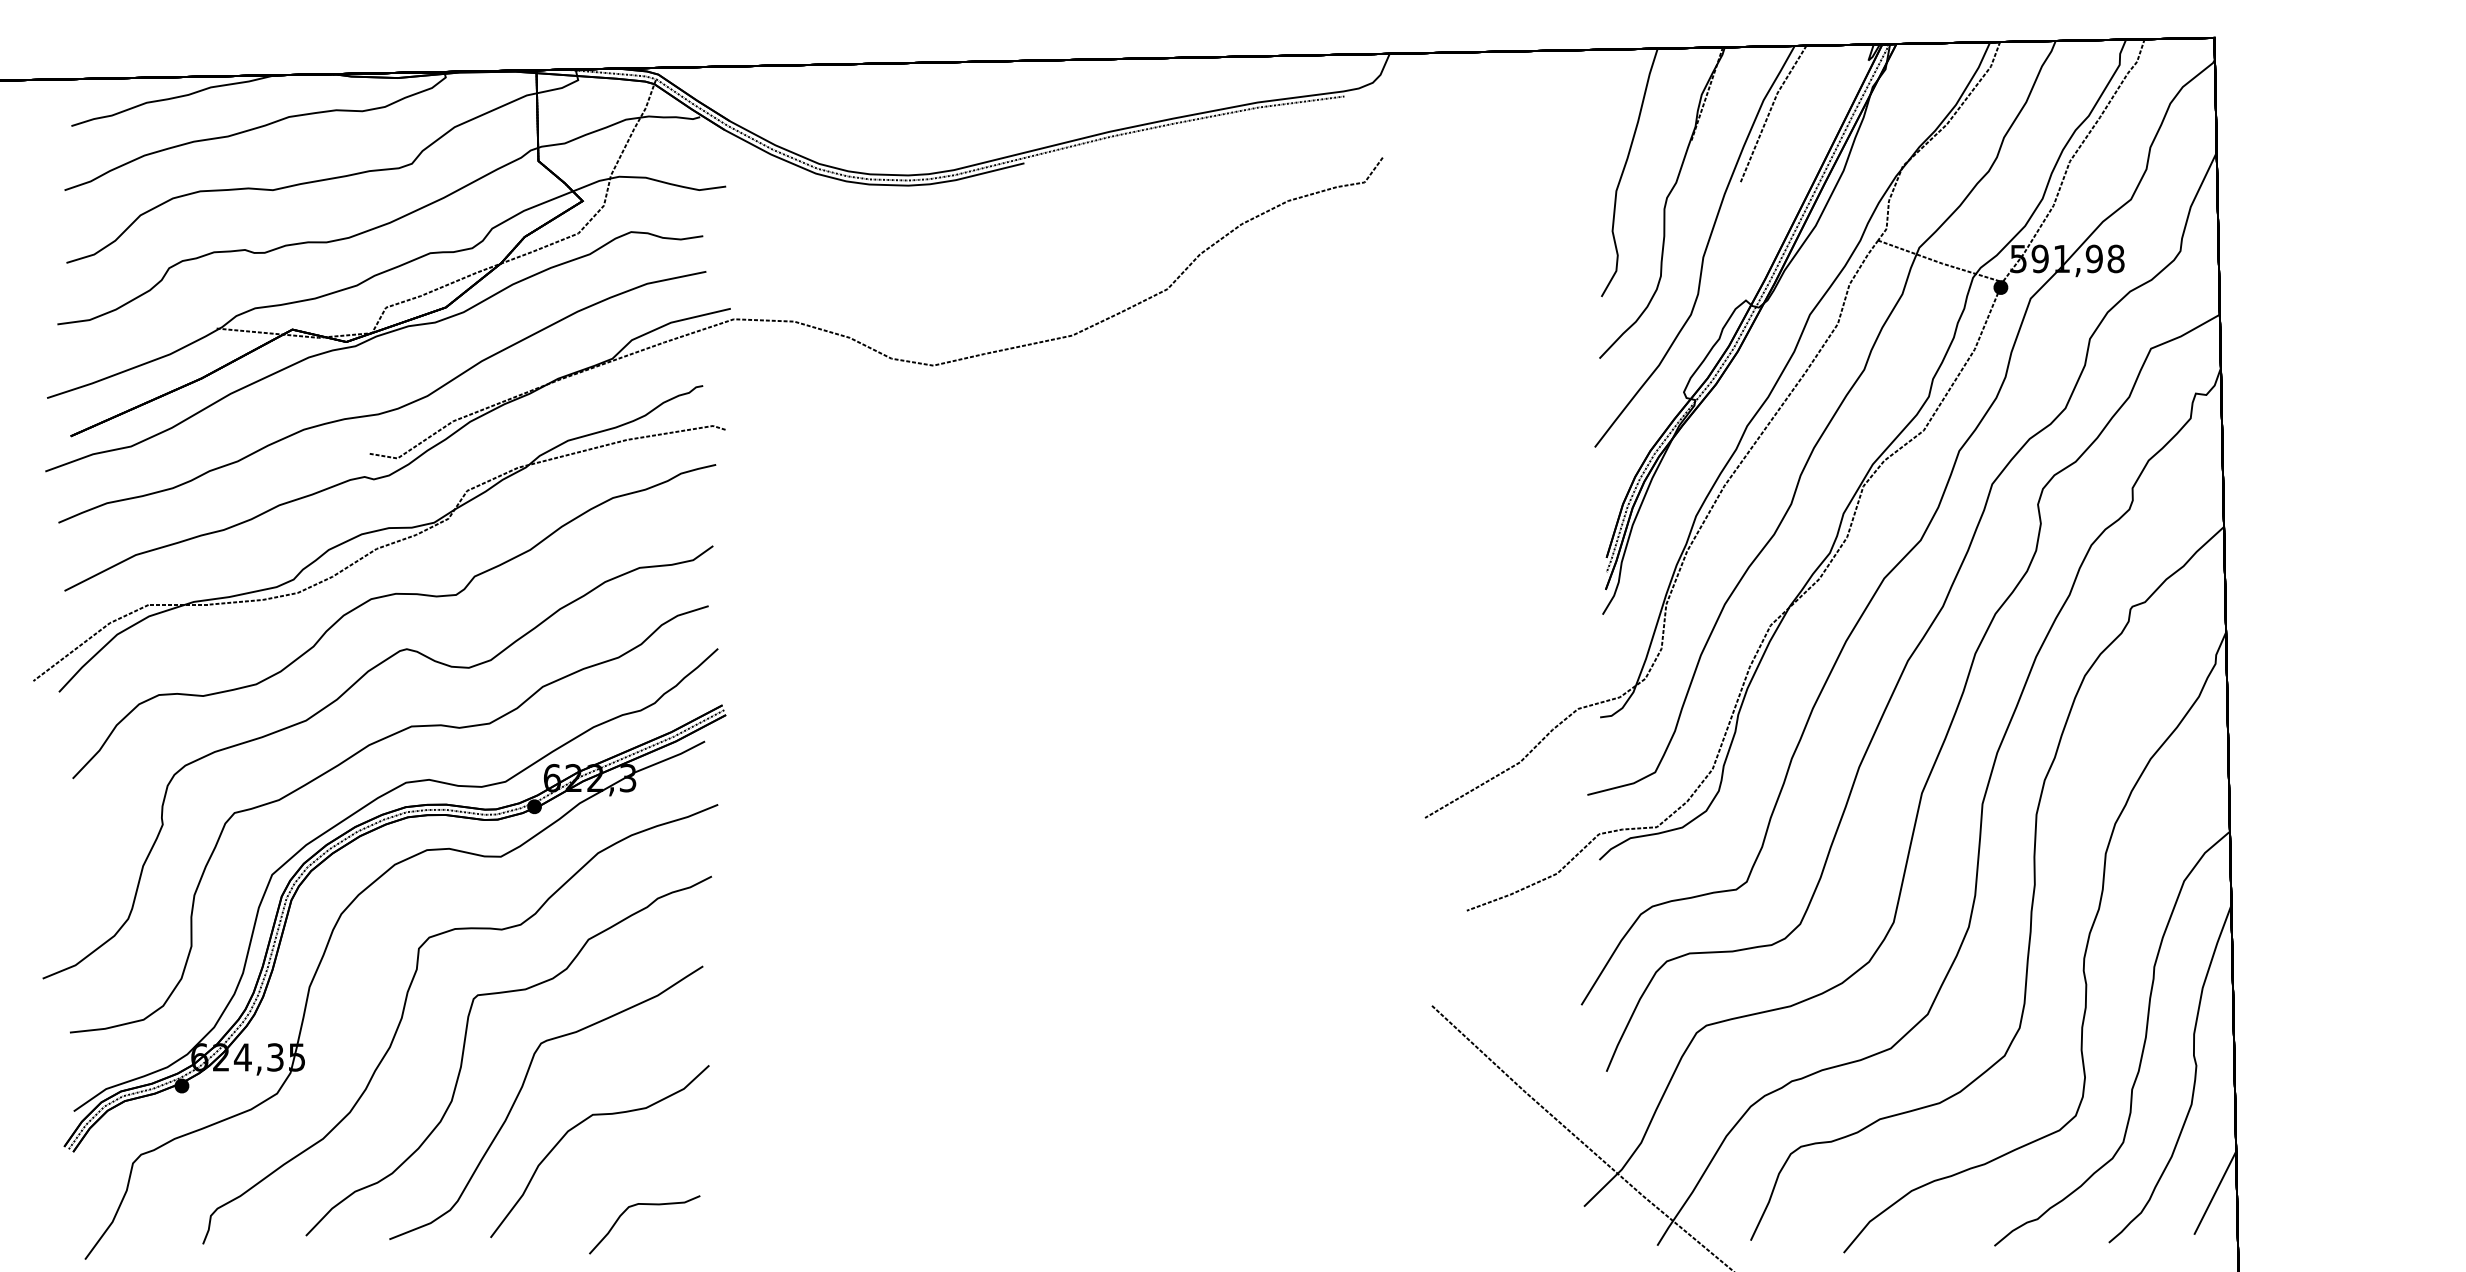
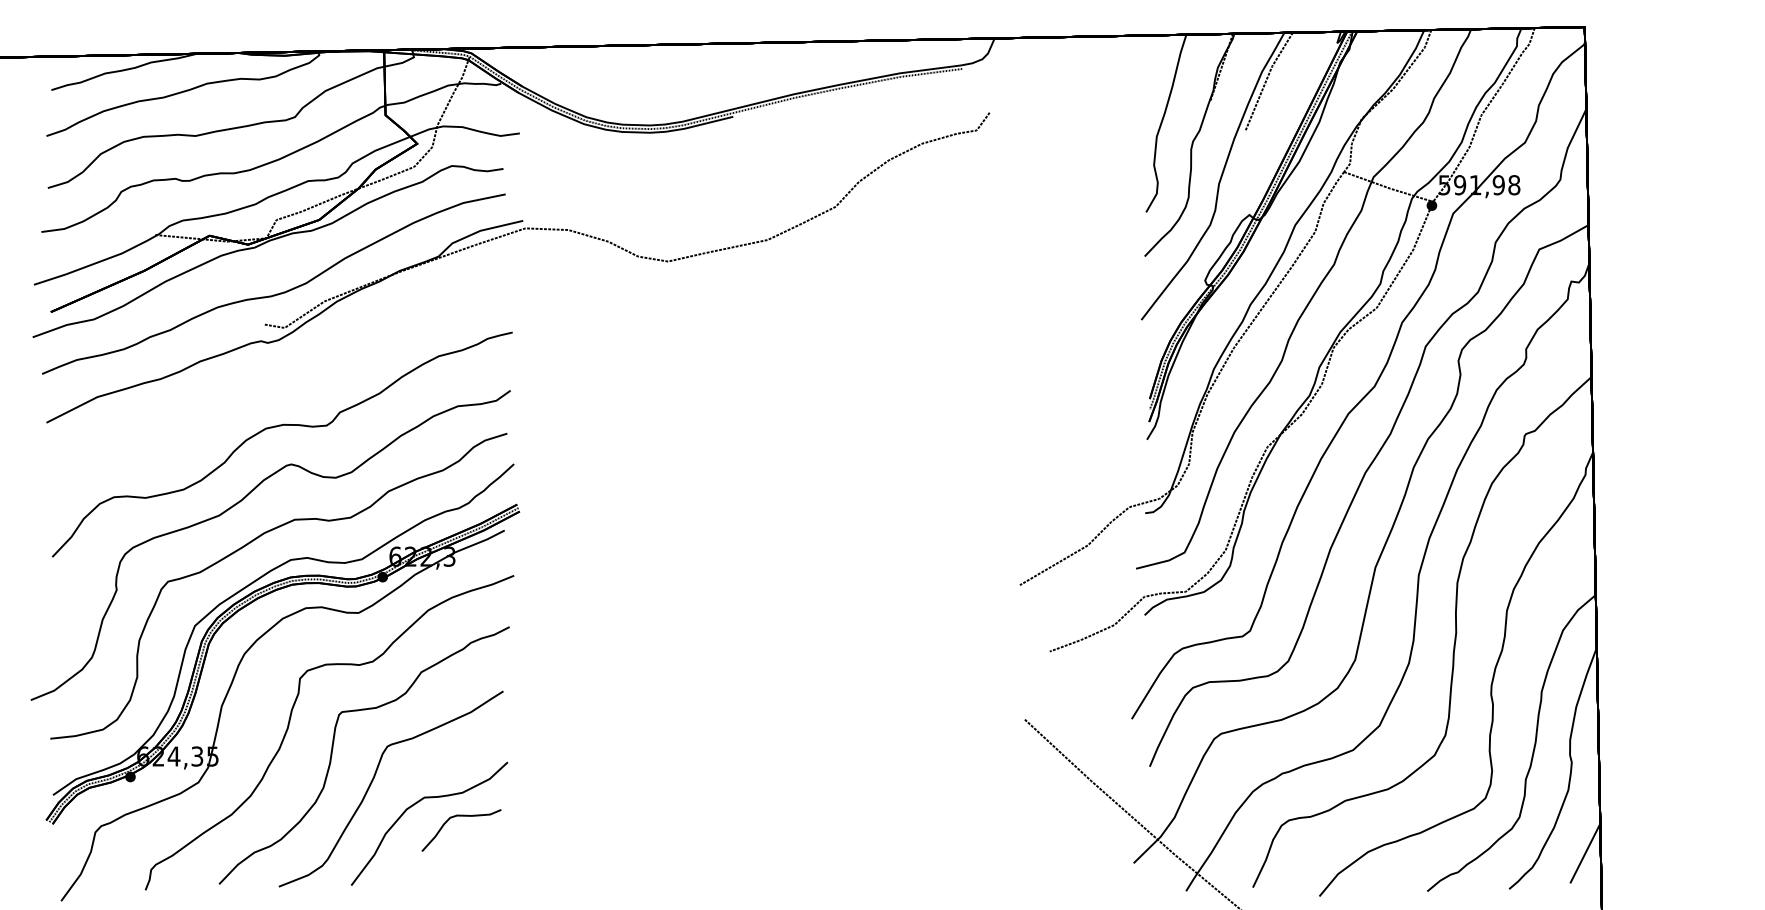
part: (379, 531) -> (271, 380), removed
curve: (648, 1205) -> (464, 816), moved

